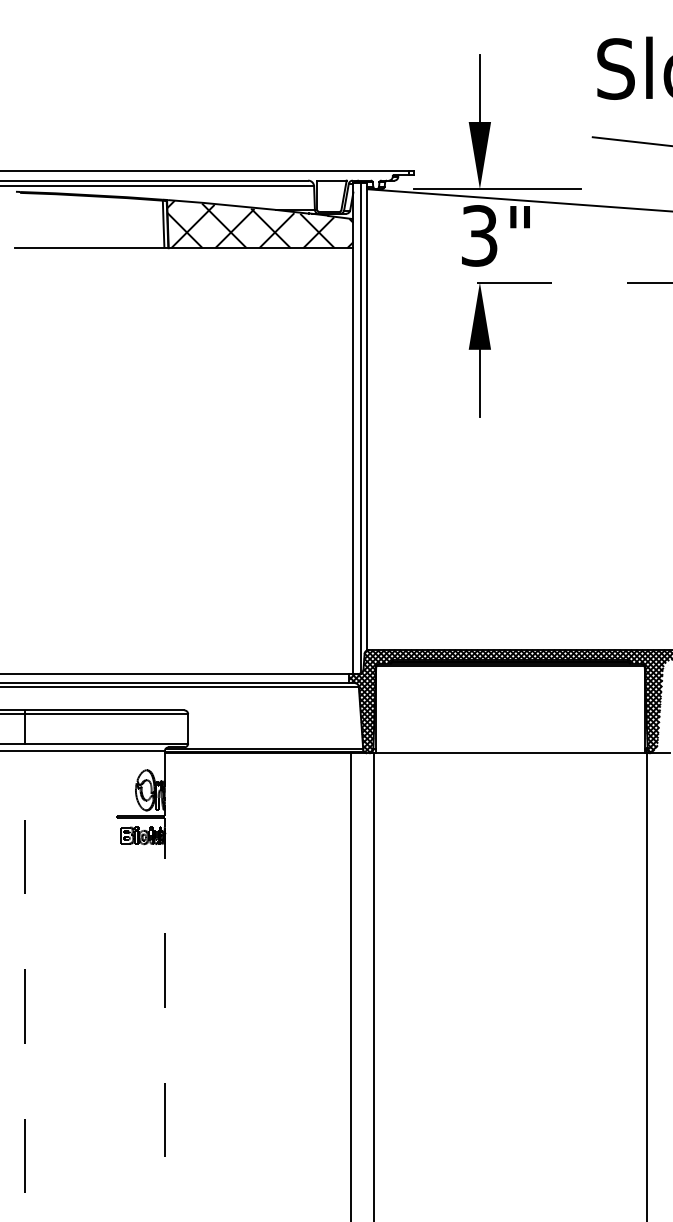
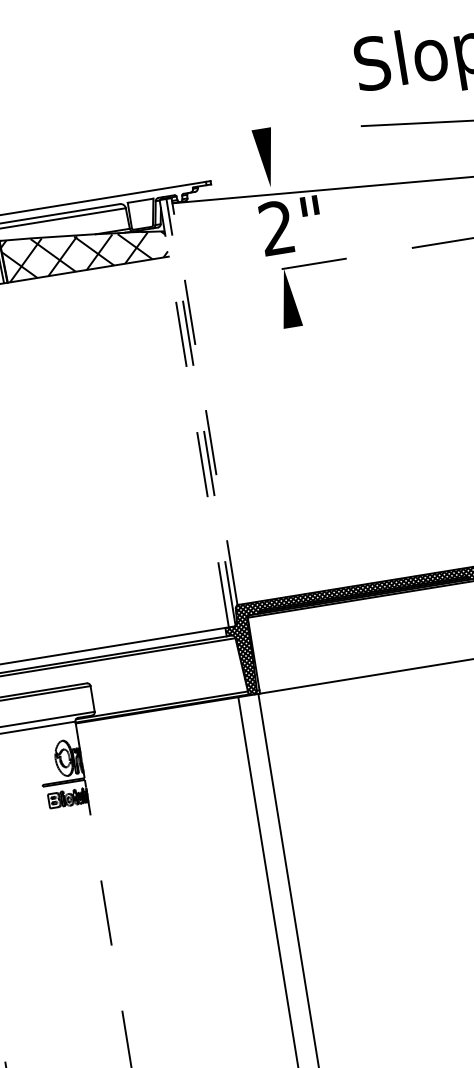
line: (479, 88) -> (256, 99), removed
line: (497, 189) -> (286, 185), removed
text: (479, 235) -> (276, 227), 3" -> 2"
line: (479, 383) -> (297, 356), removed
line: (367, 416) -> (204, 401), solid -> dashed
line: (353, 427) -> (194, 412), solid -> dashed
line: (361, 427) -> (201, 411), solid -> dashed

